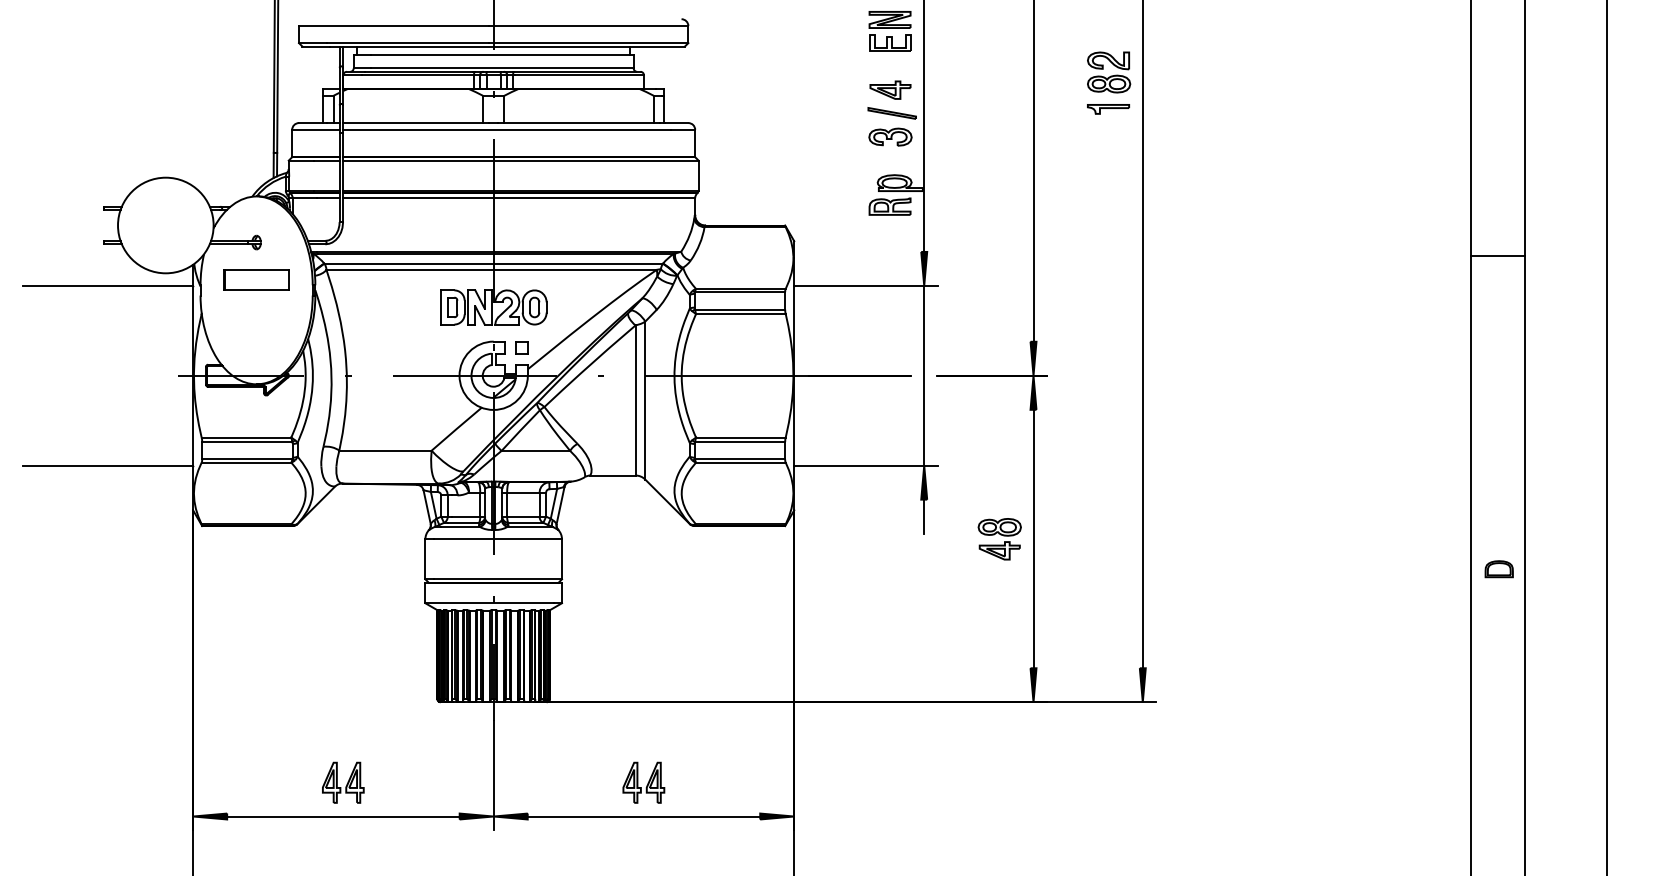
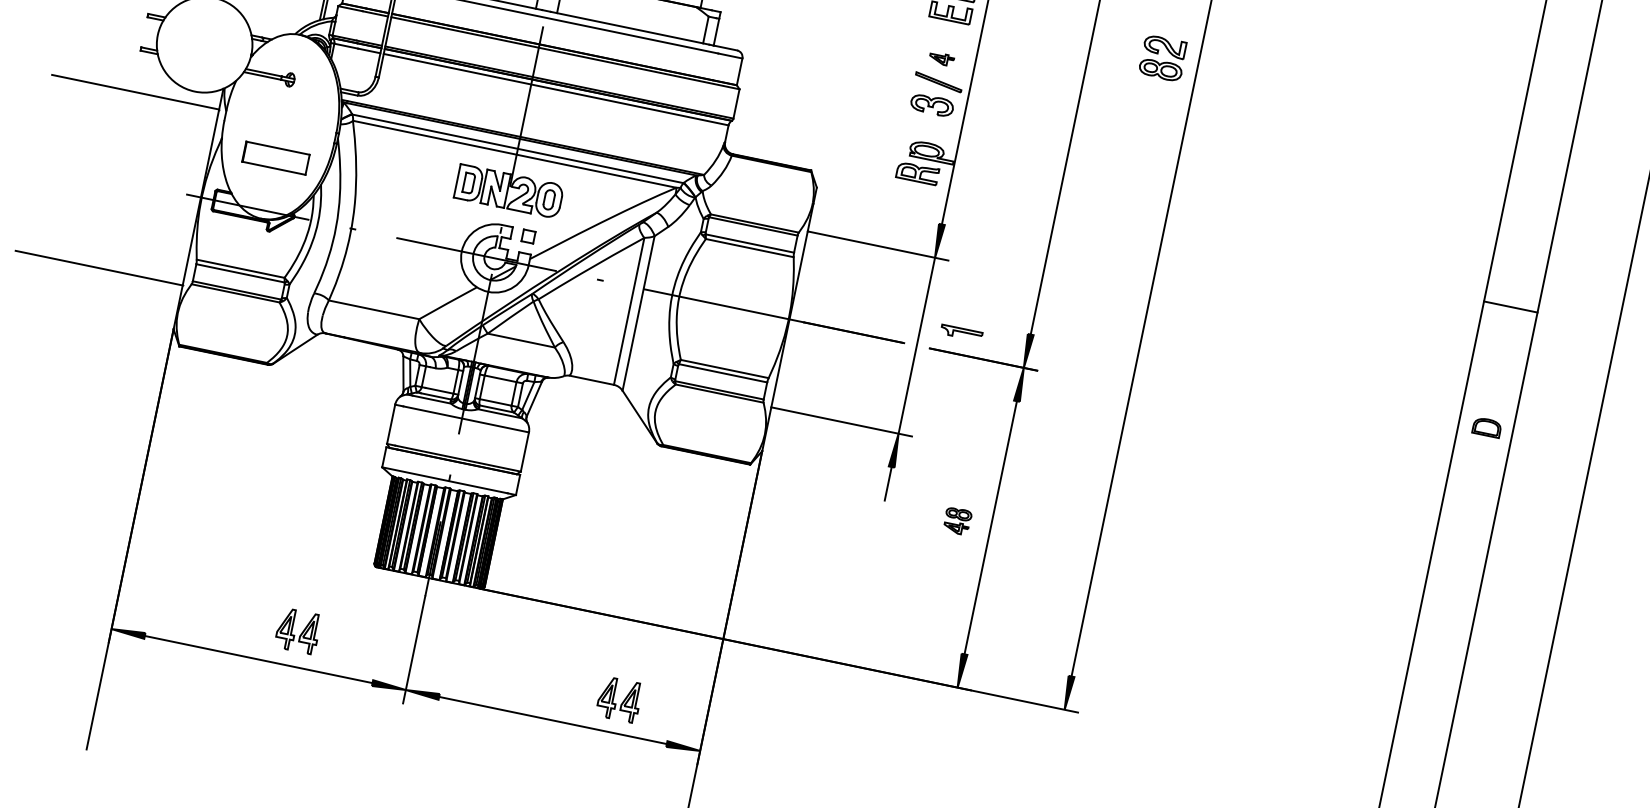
part: (1109, 72) -> (1163, 58), moved
part: (890, 89) -> (941, 58), size x0.6
part: (1108, 109) -> (961, 333), moved
line: (1497, 256) -> (1510, 307), moved
part: (256, 279) -> (275, 157), moved
part: (999, 539) -> (957, 521), size x0.6
part: (1498, 569) -> (1486, 427), moved
part: (343, 782) -> (298, 630), moved
part: (643, 782) -> (619, 699), moved

